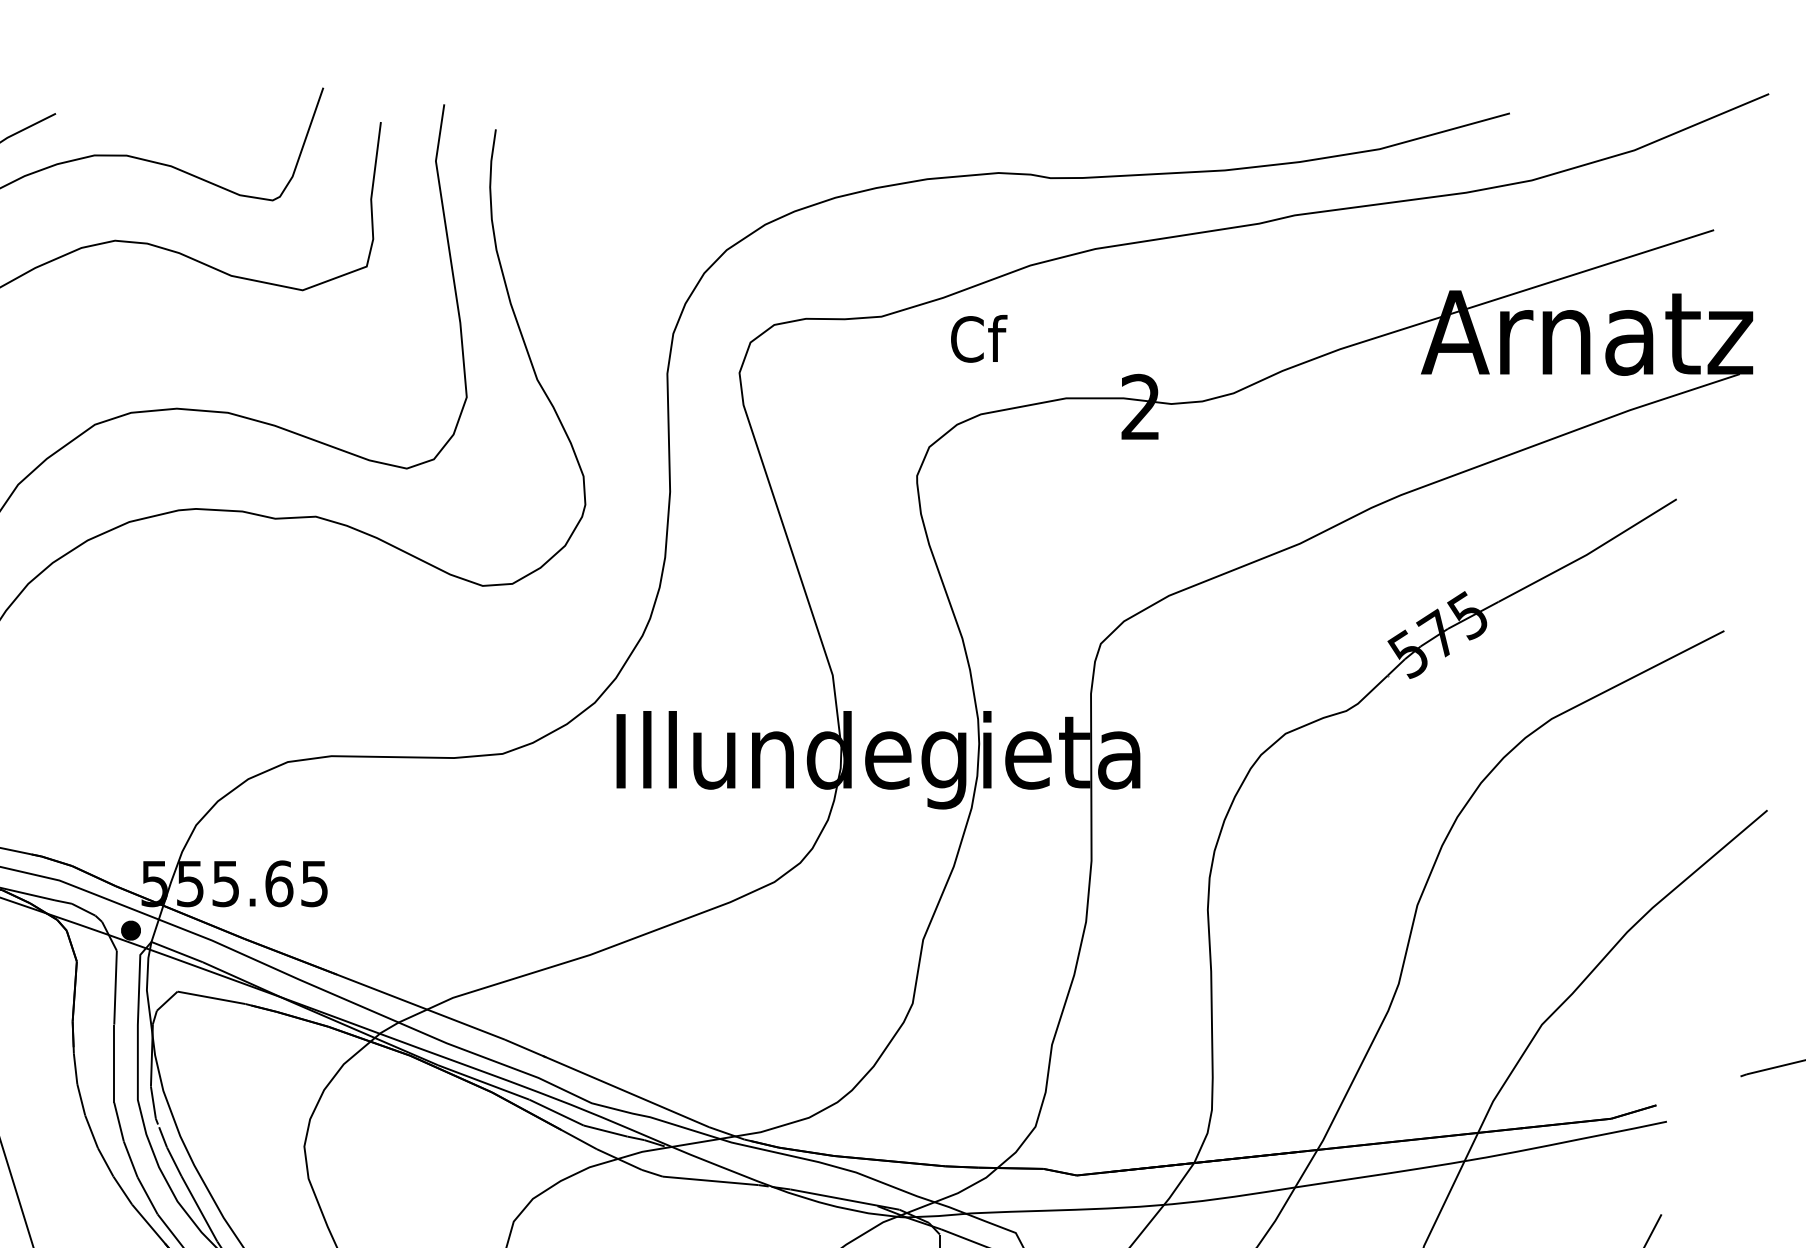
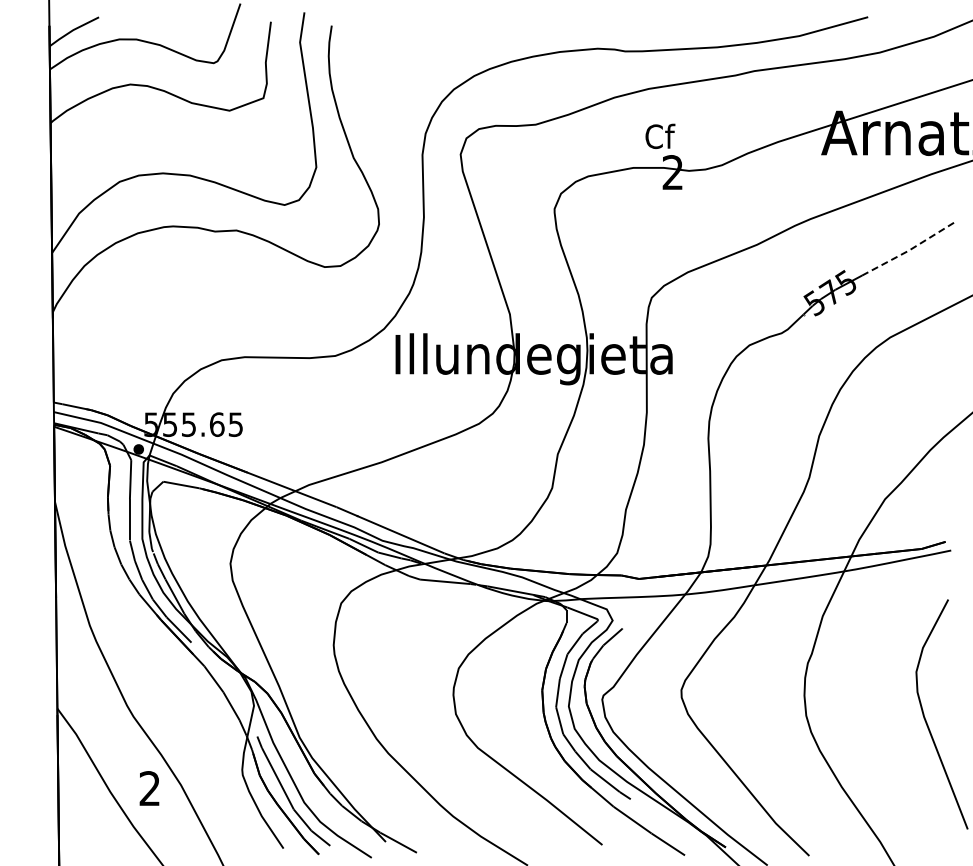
text: (979, 337) -> (660, 135), moved
line: (1589, 552) -> (910, 249), solid -> dashed

